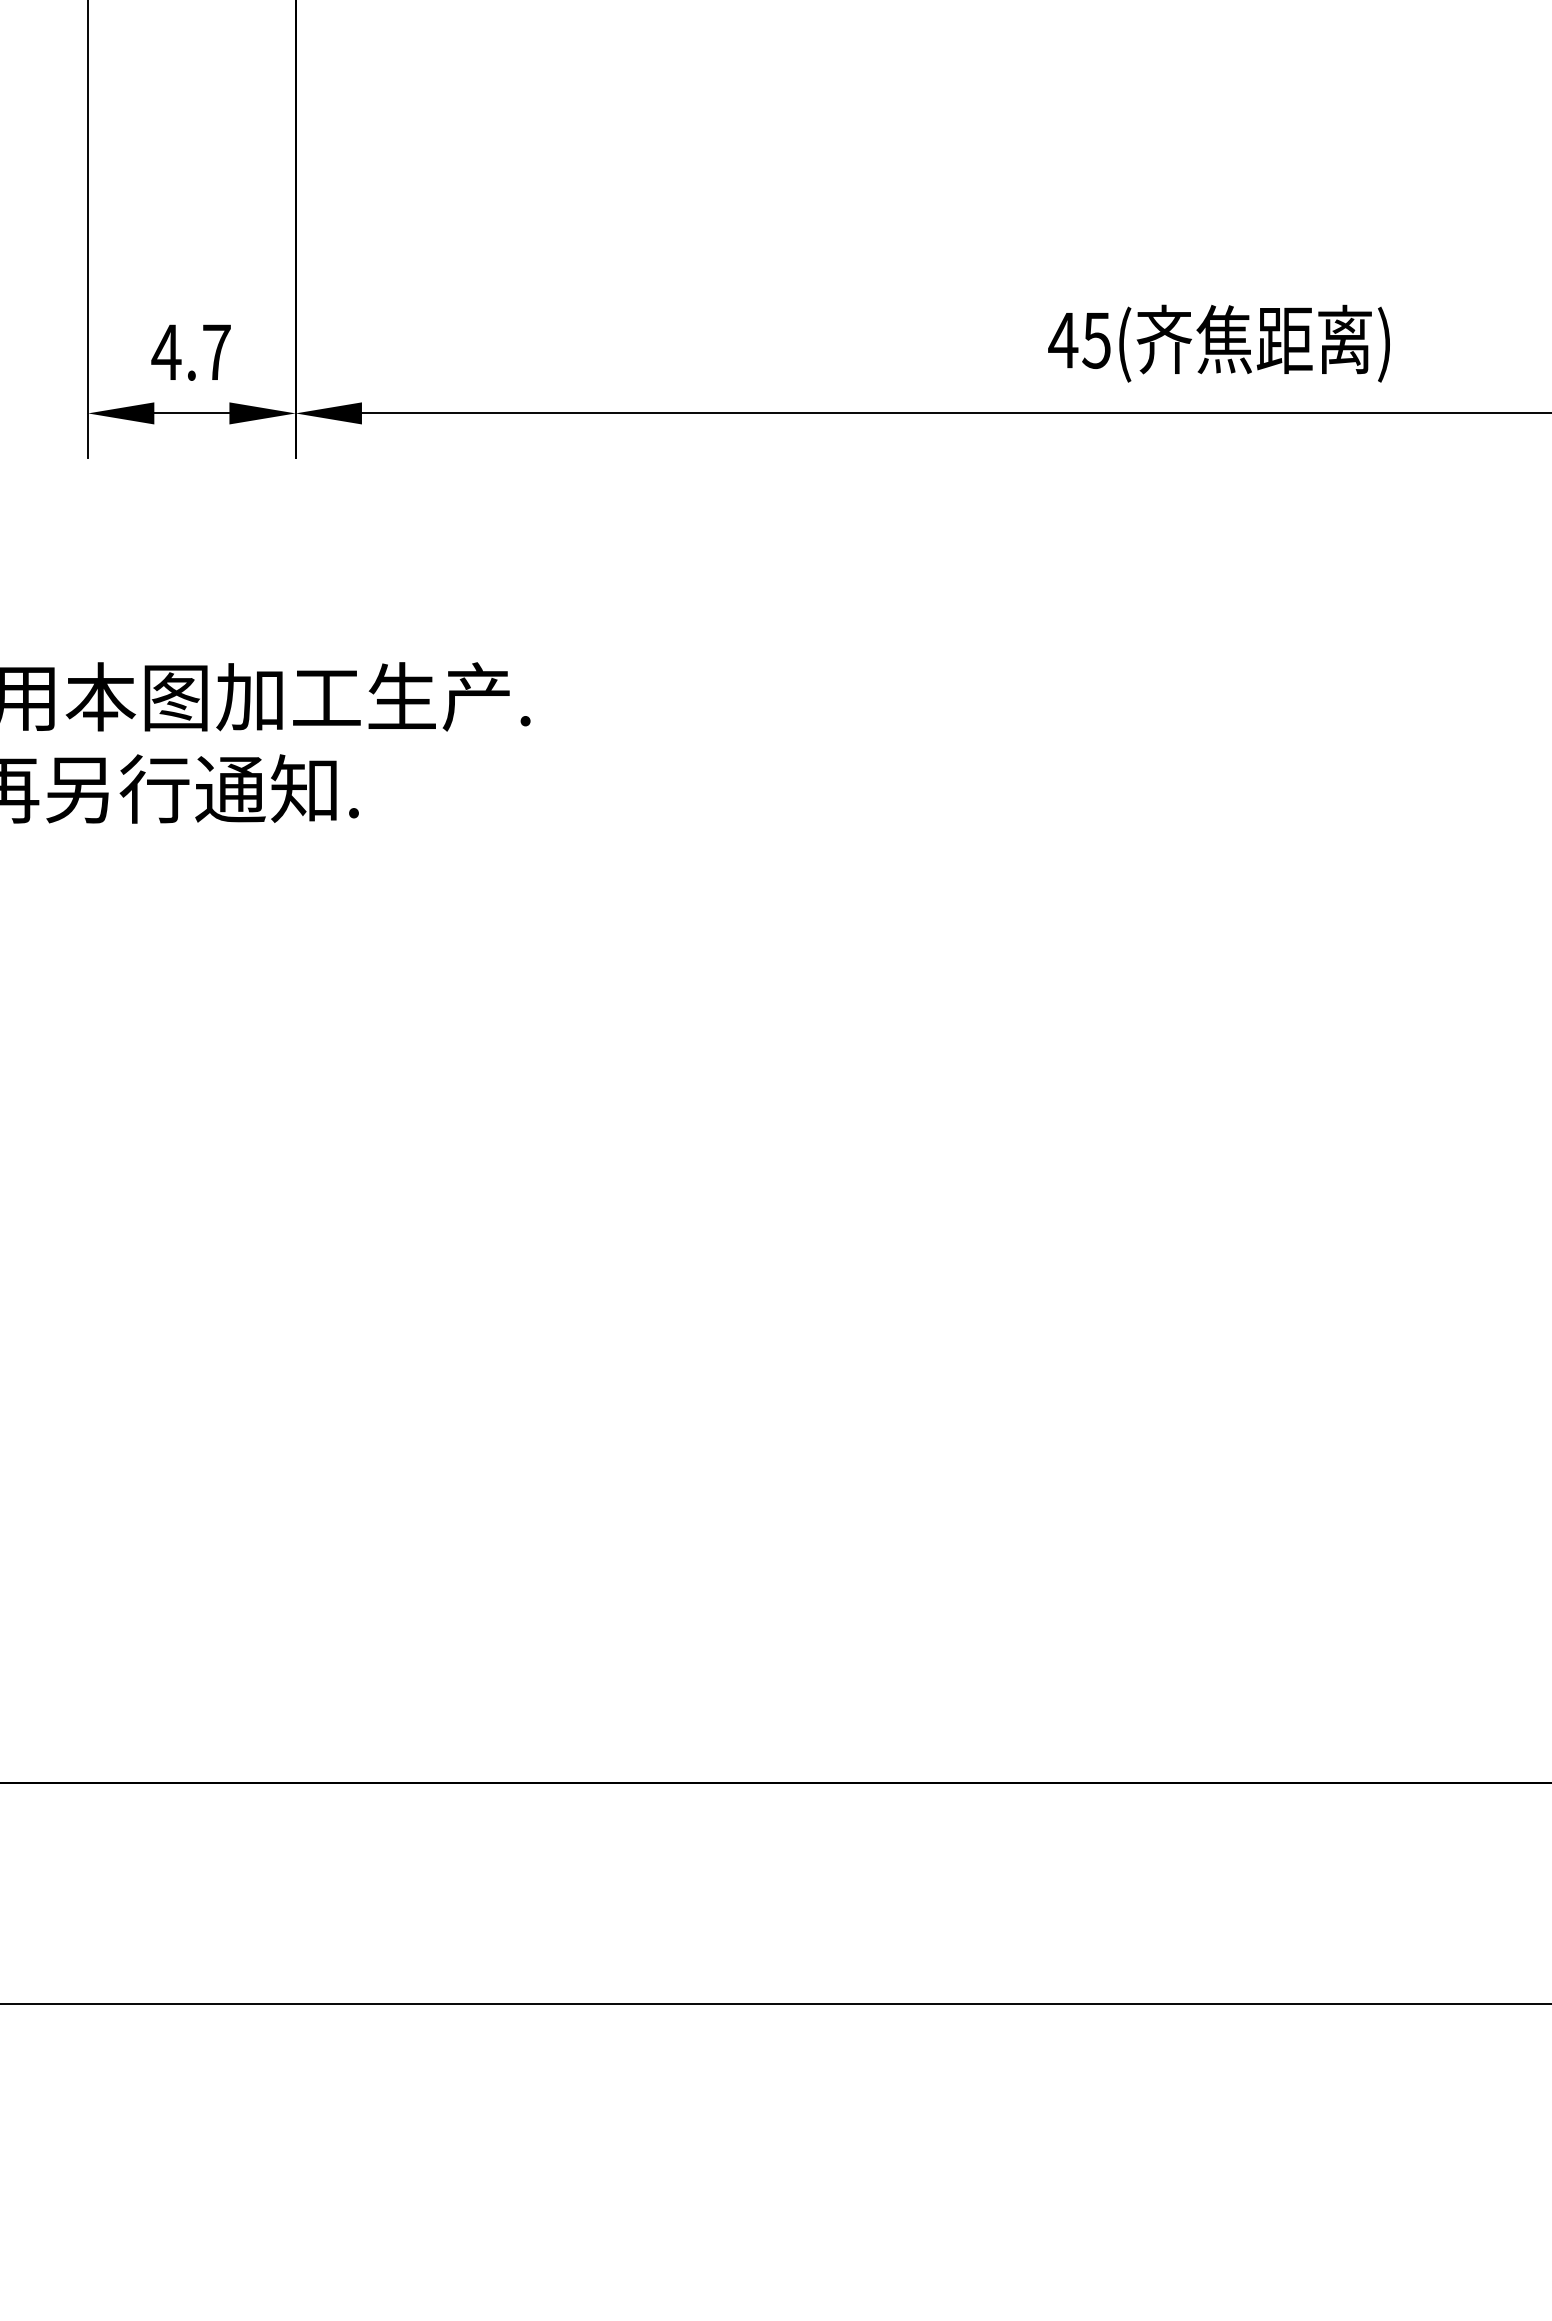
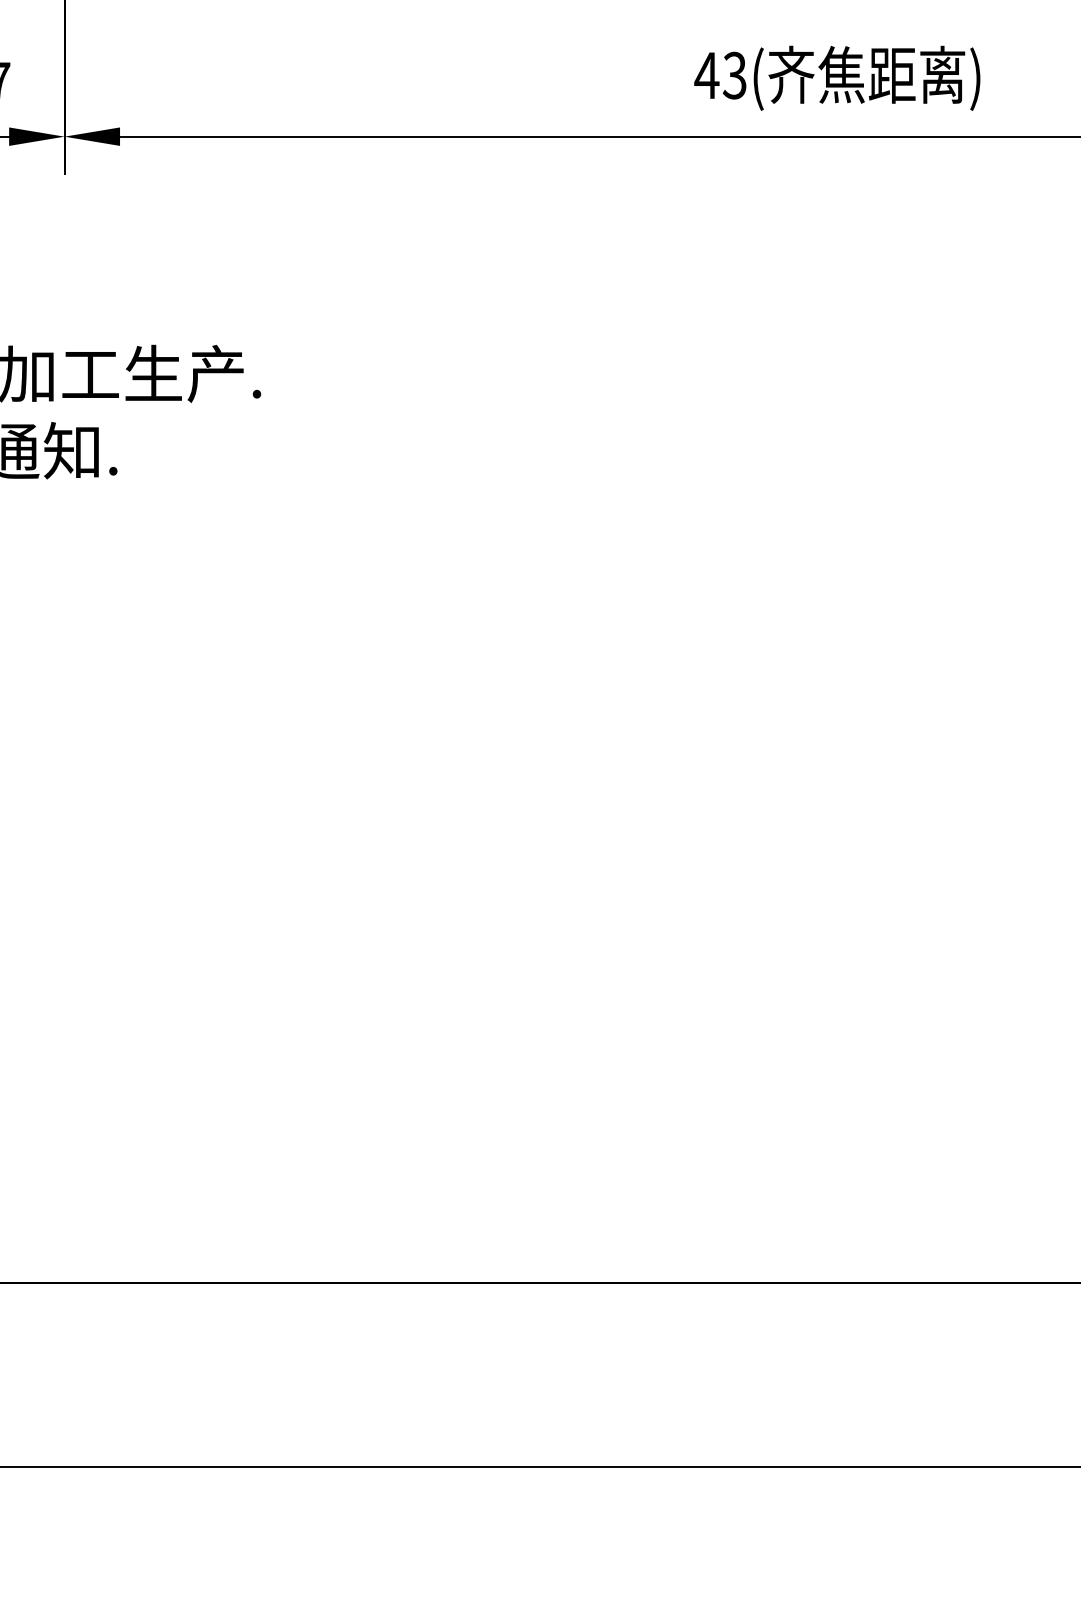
text: (1096, 340) -> (734, 75), 45( -> 43(

